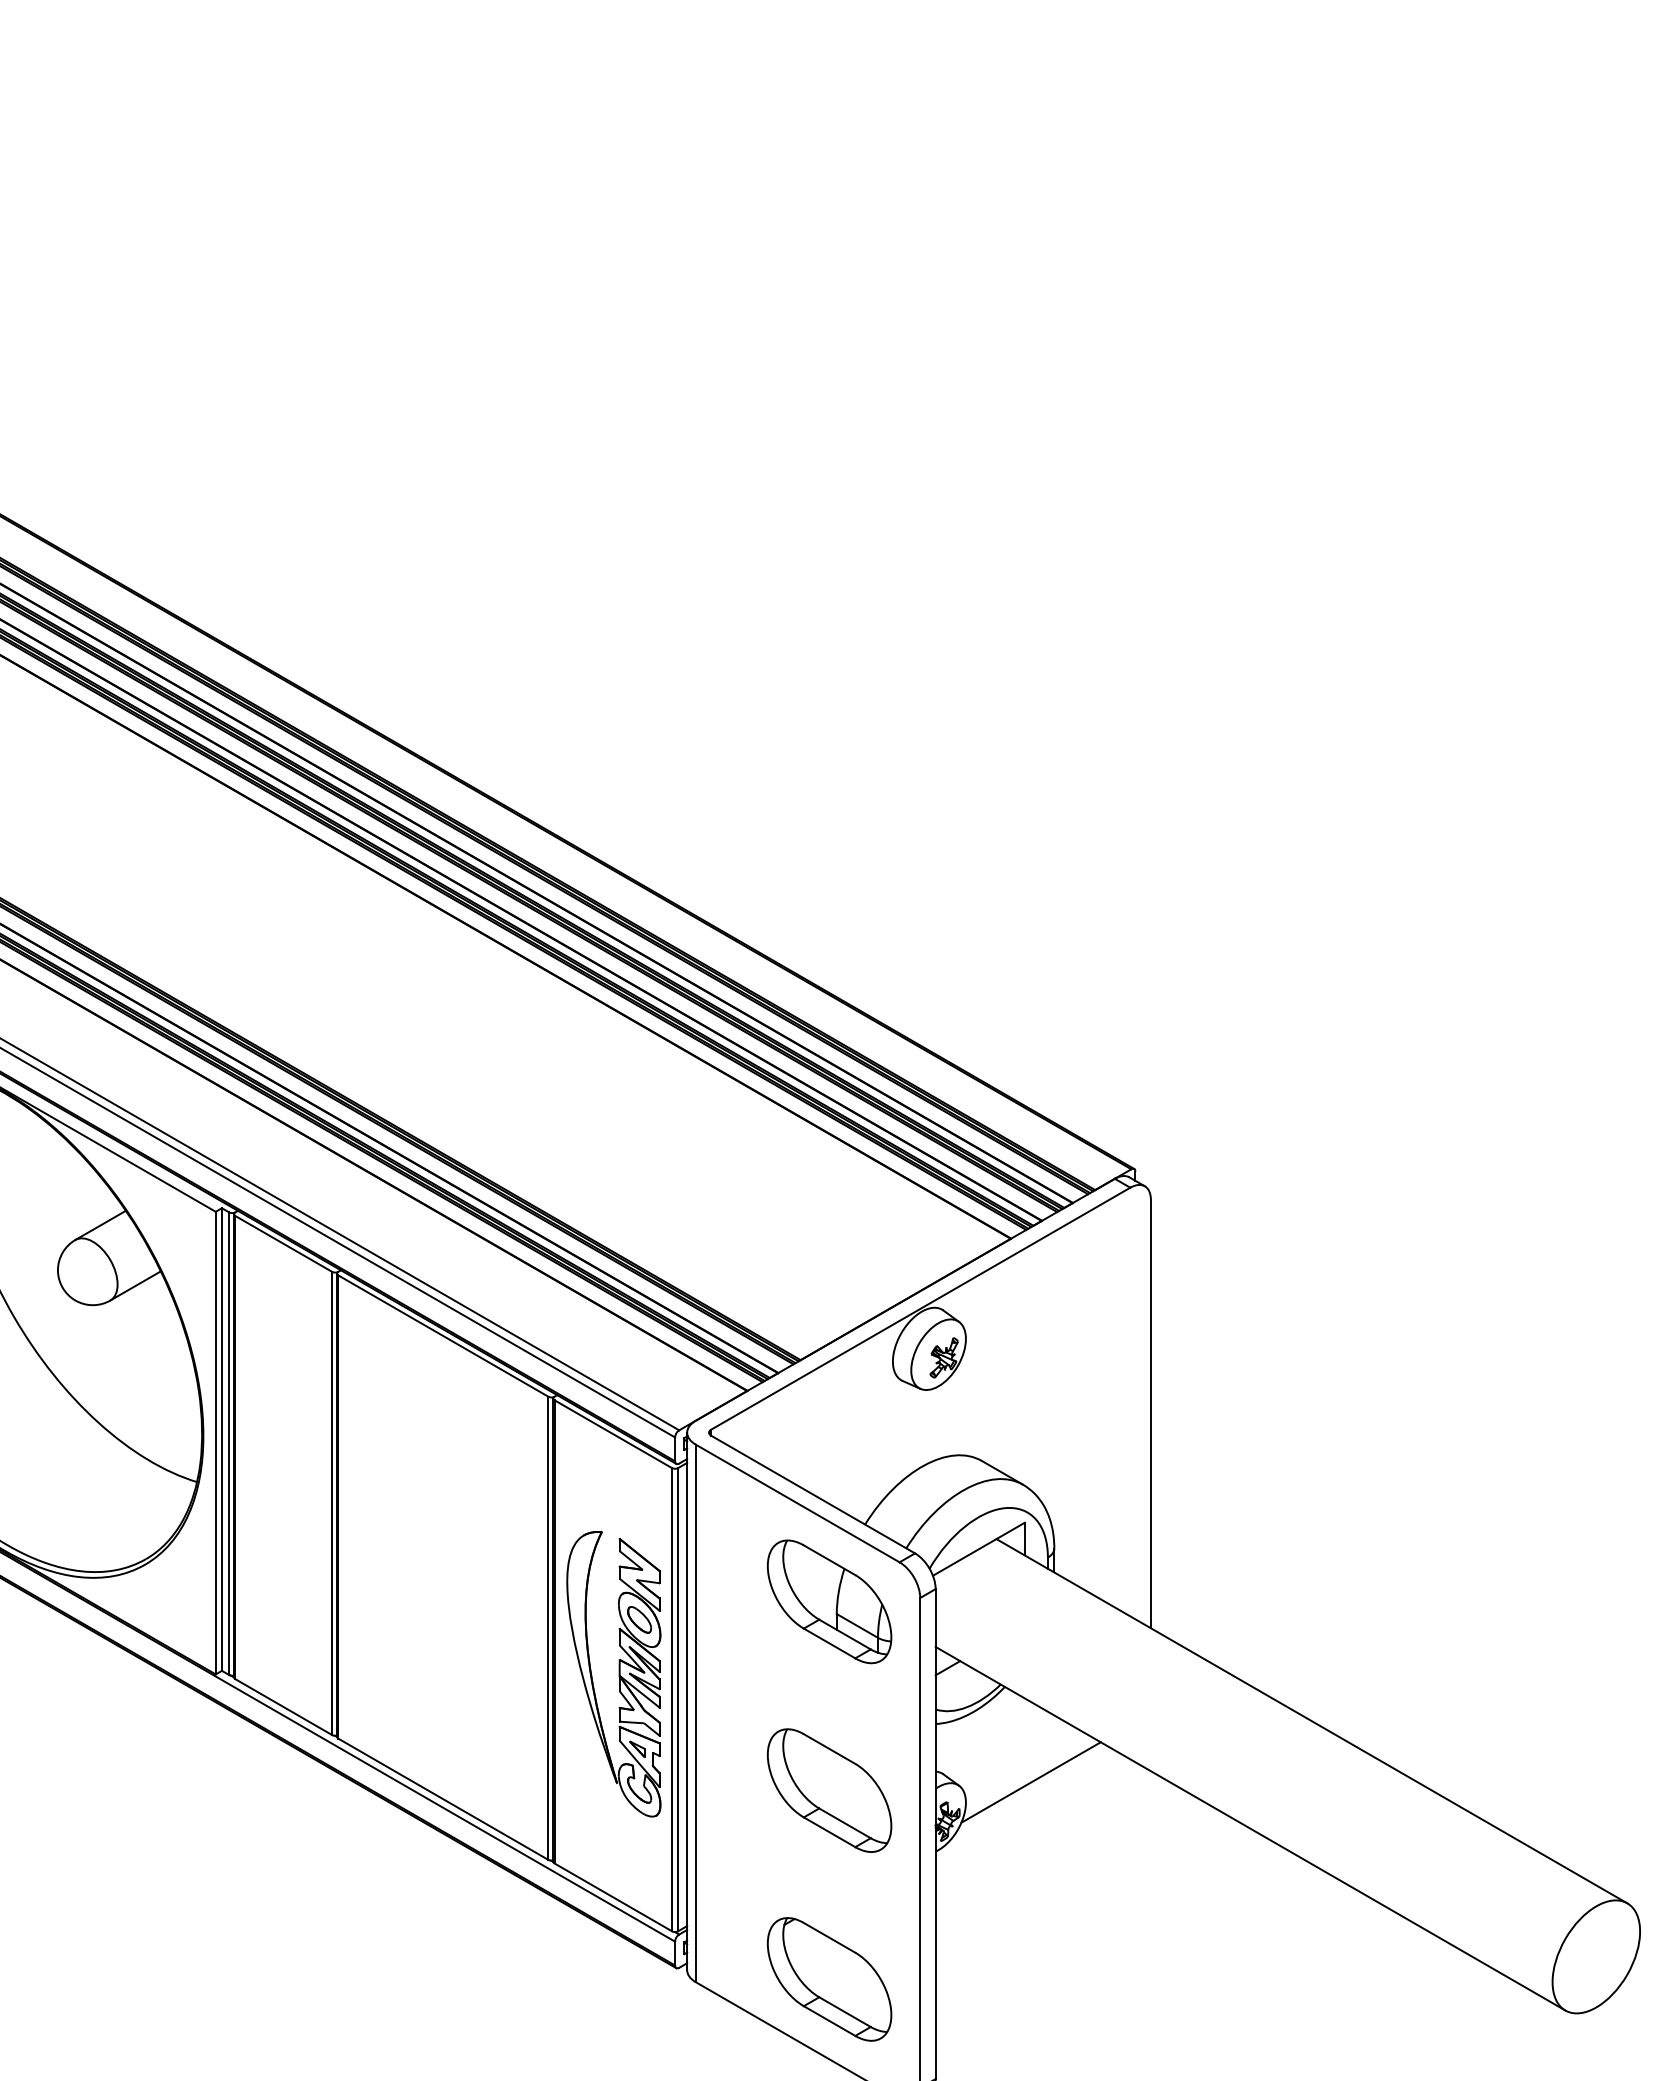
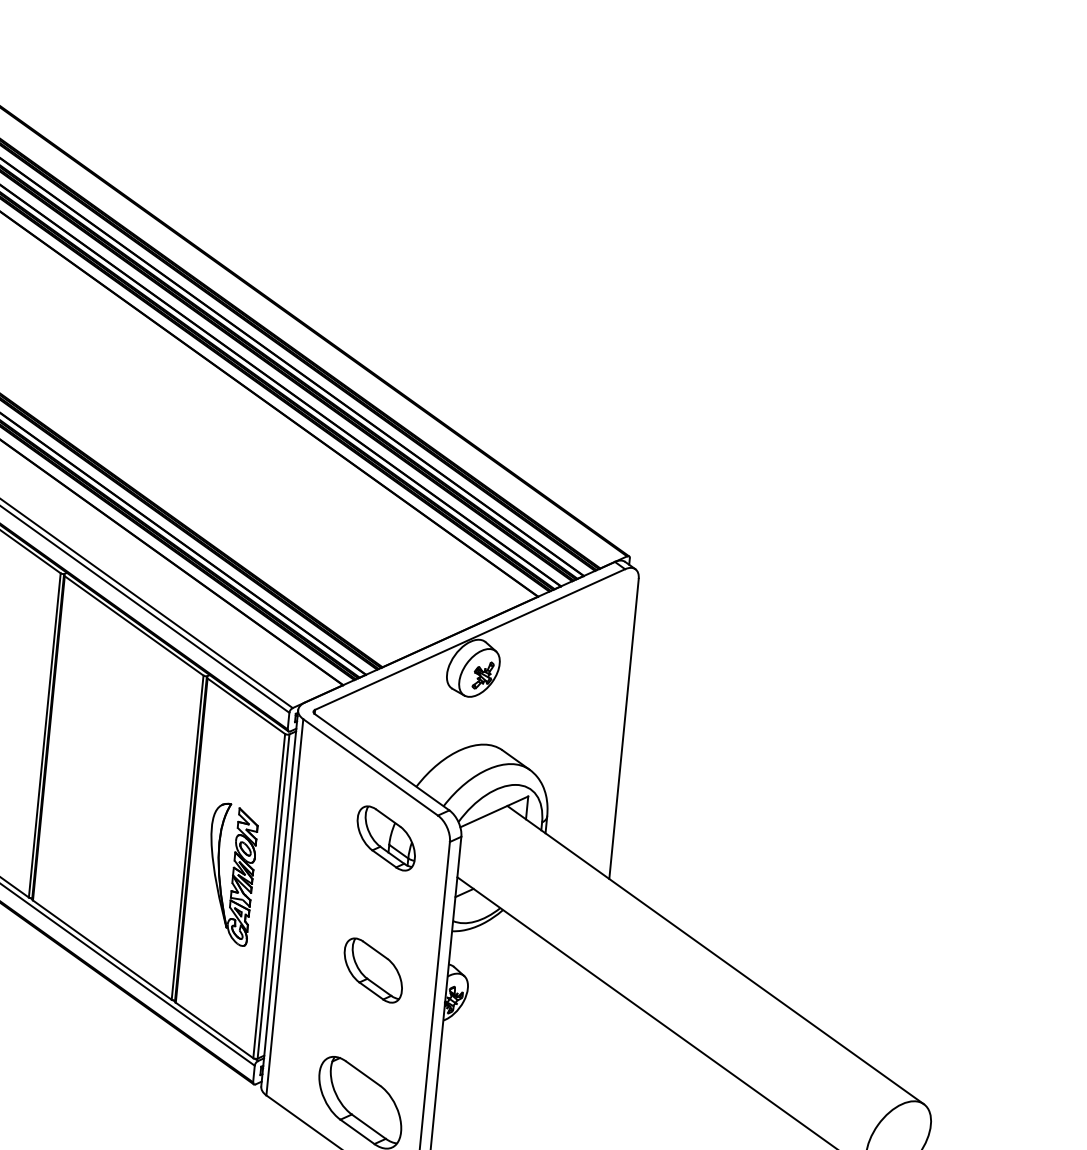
part: (829, 1601) -> (386, 838), size x0.7
part: (613, 1674) -> (229, 874), size x0.7
line: (1030, 1782) -> (514, 978), removed
part: (829, 1790) -> (373, 970), size x0.7

